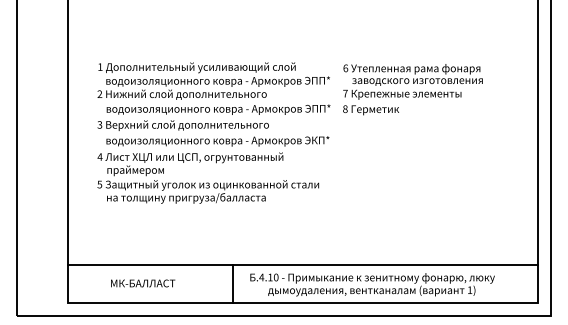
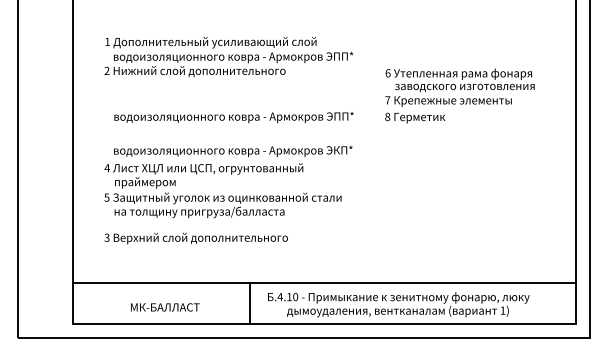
text: (213, 80) -> (228, 56), moved
text: (412, 89) -> (459, 95), moved
text: (182, 125) -> (195, 238), moved
text: (143, 283) -> (165, 307), moved

